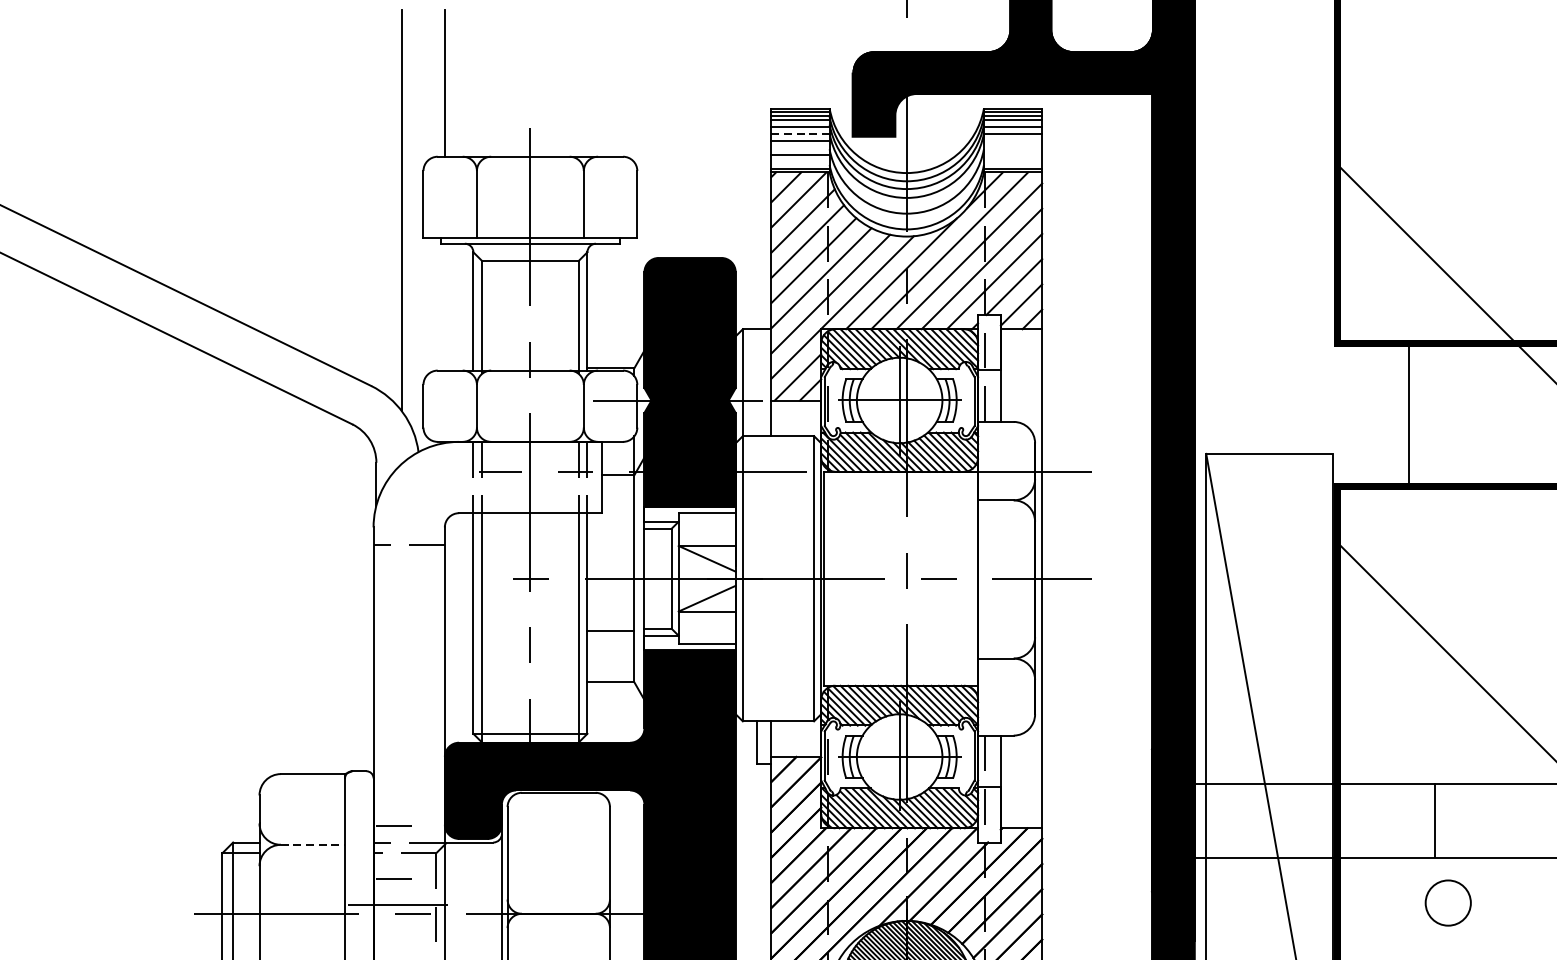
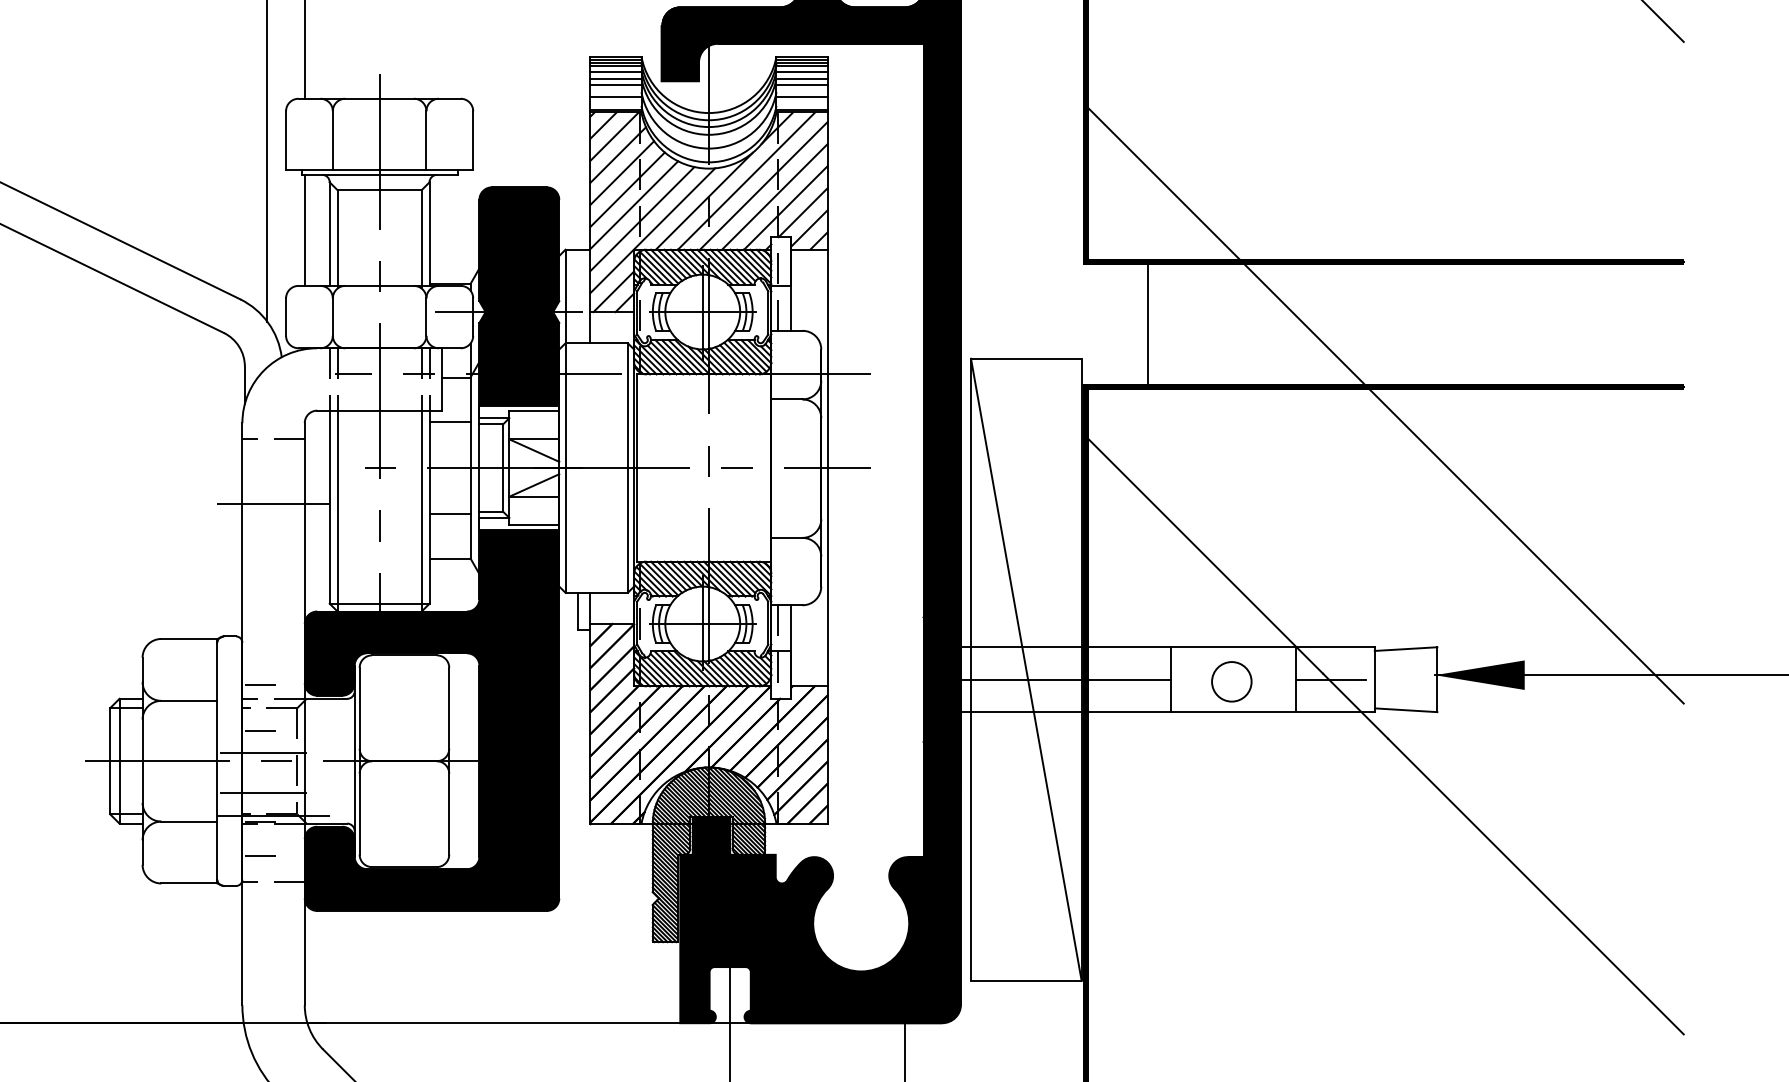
line: (801, 133) -> (616, 78), dashed -> solid
line: (1012, 140) -> (801, 84), added
line: (1012, 155) -> (801, 97), added
line: (444, 306) -> (304, 229), added
line: (610, 526) -> (449, 422), added
line: (409, 620) -> (273, 504), added
line: (1314, 820) -> (1065, 679), added
line: (313, 844) -> (189, 700), dashed -> solid
circle: (1447, 902) -> (1231, 681), moved
line: (397, 950) -> (263, 793), added

